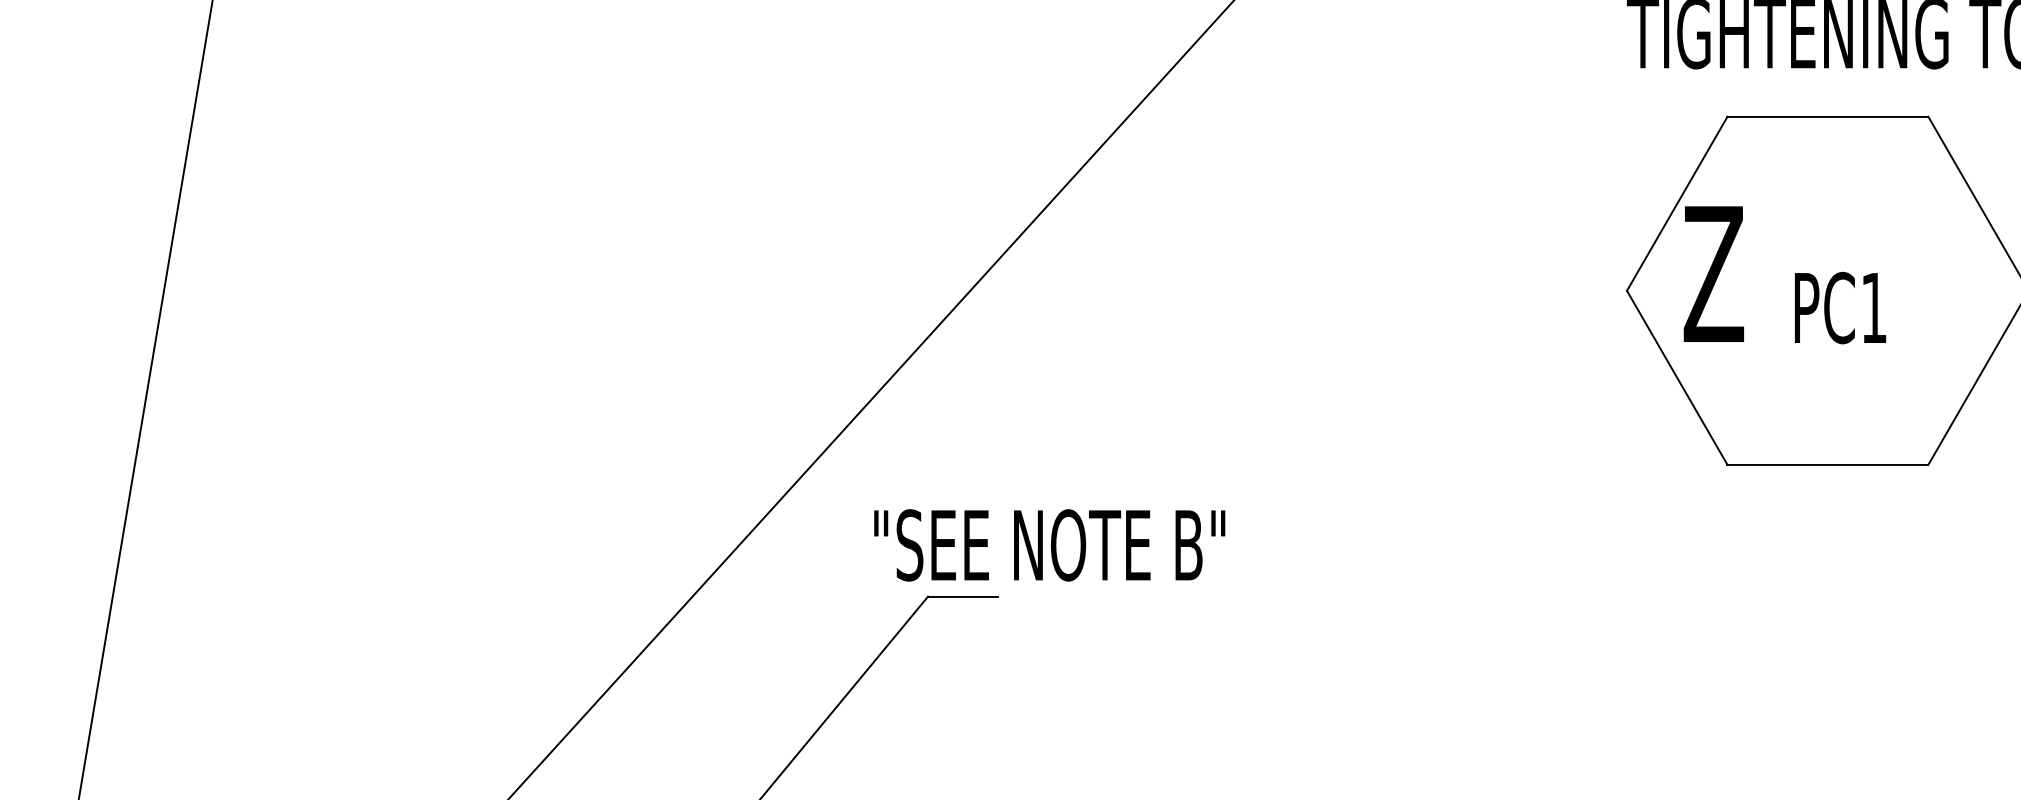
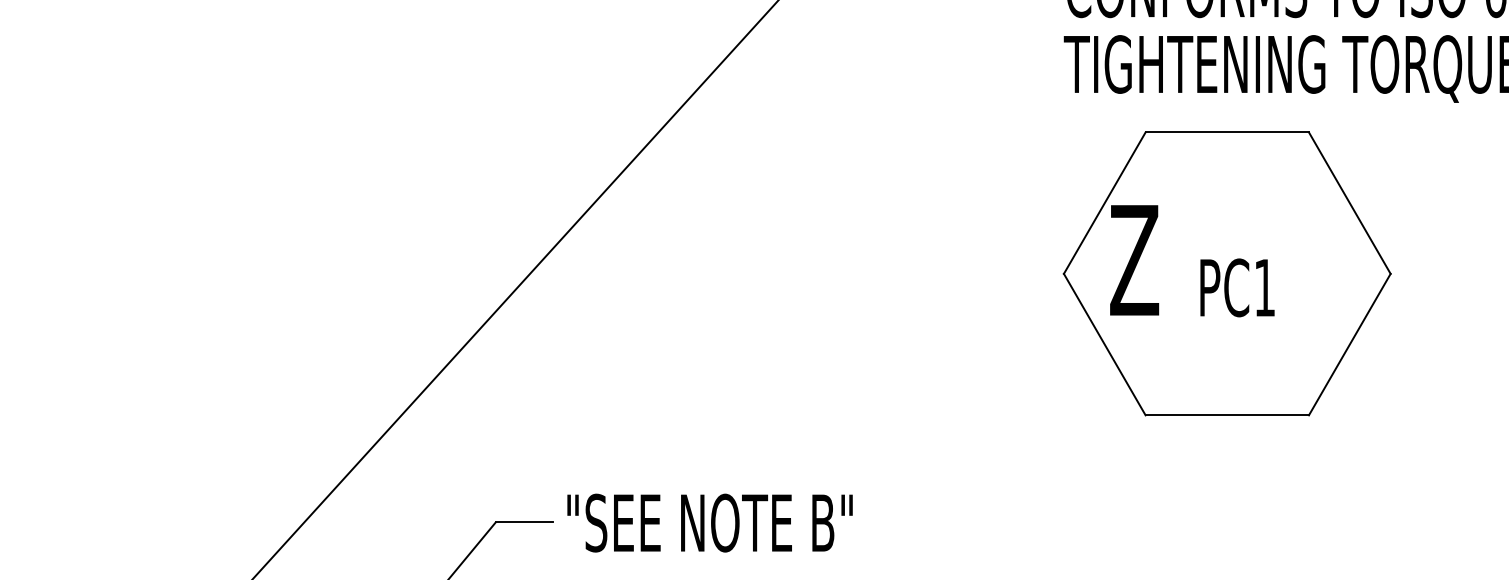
text: (1049, 545) -> (709, 523), moved

